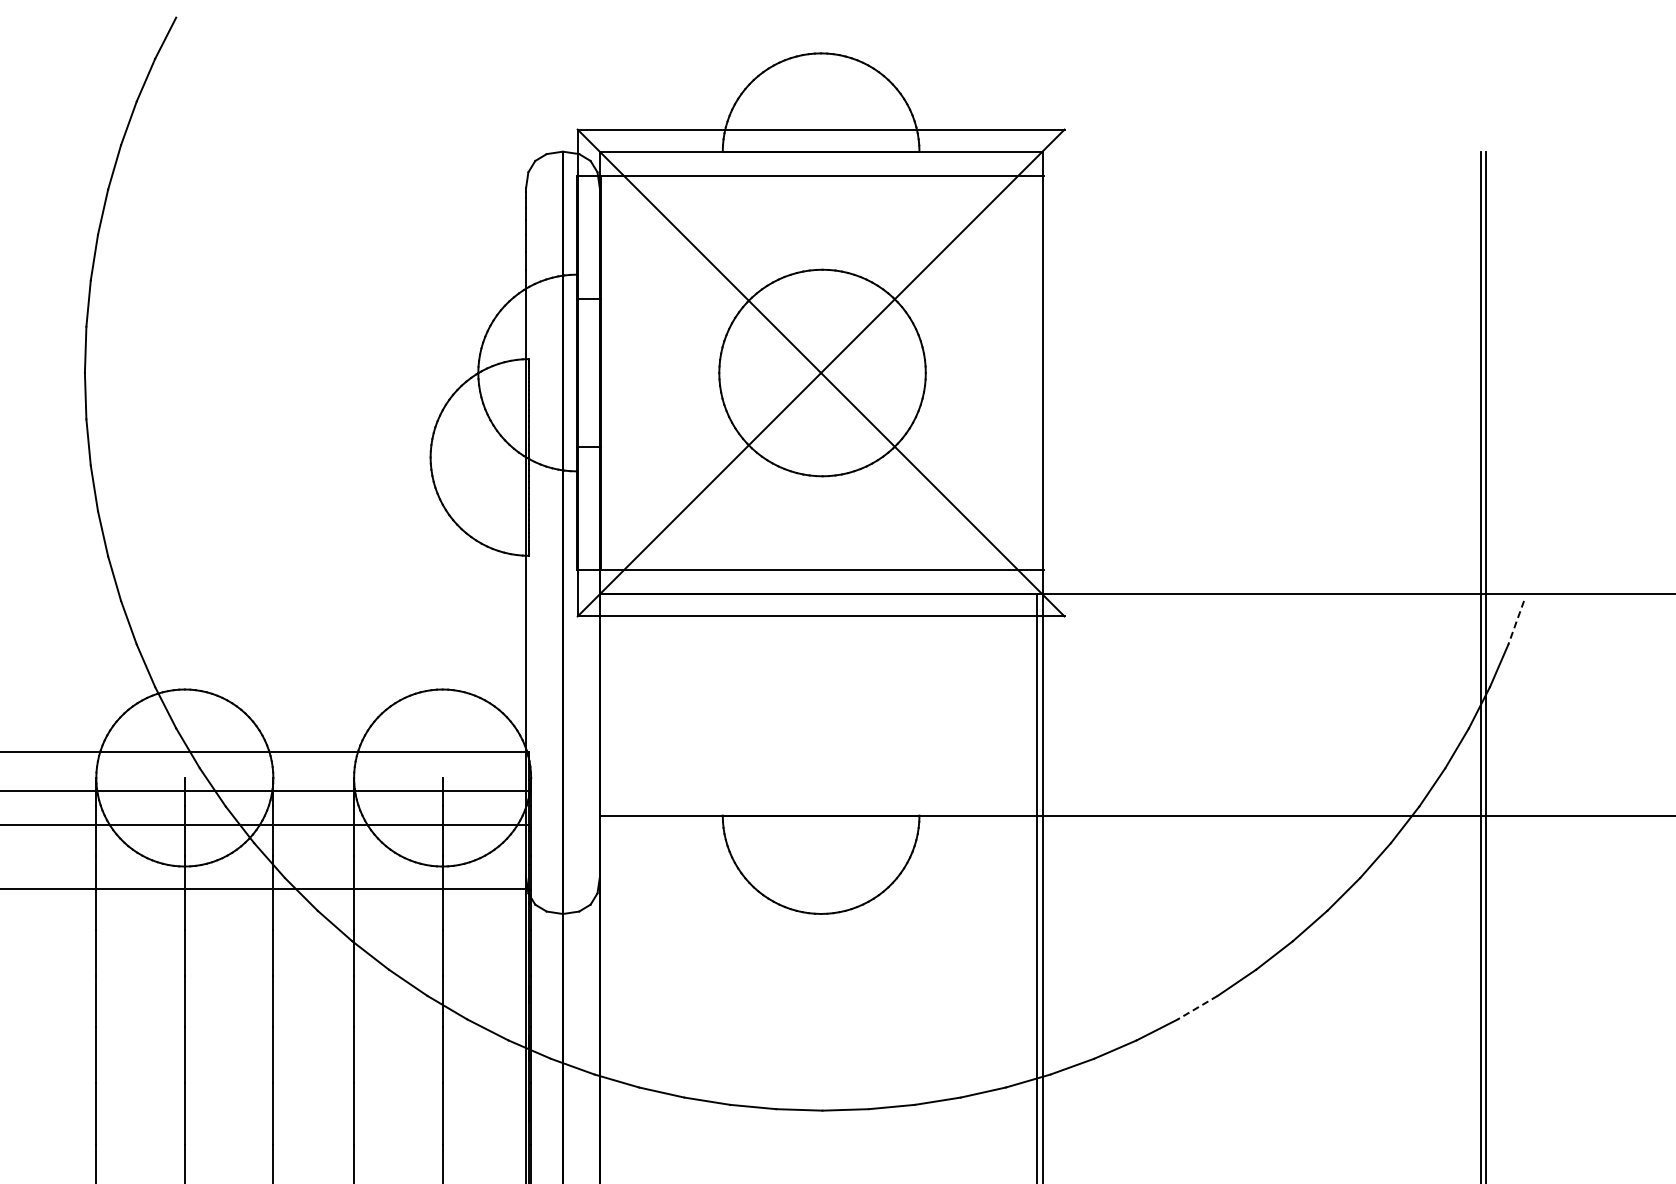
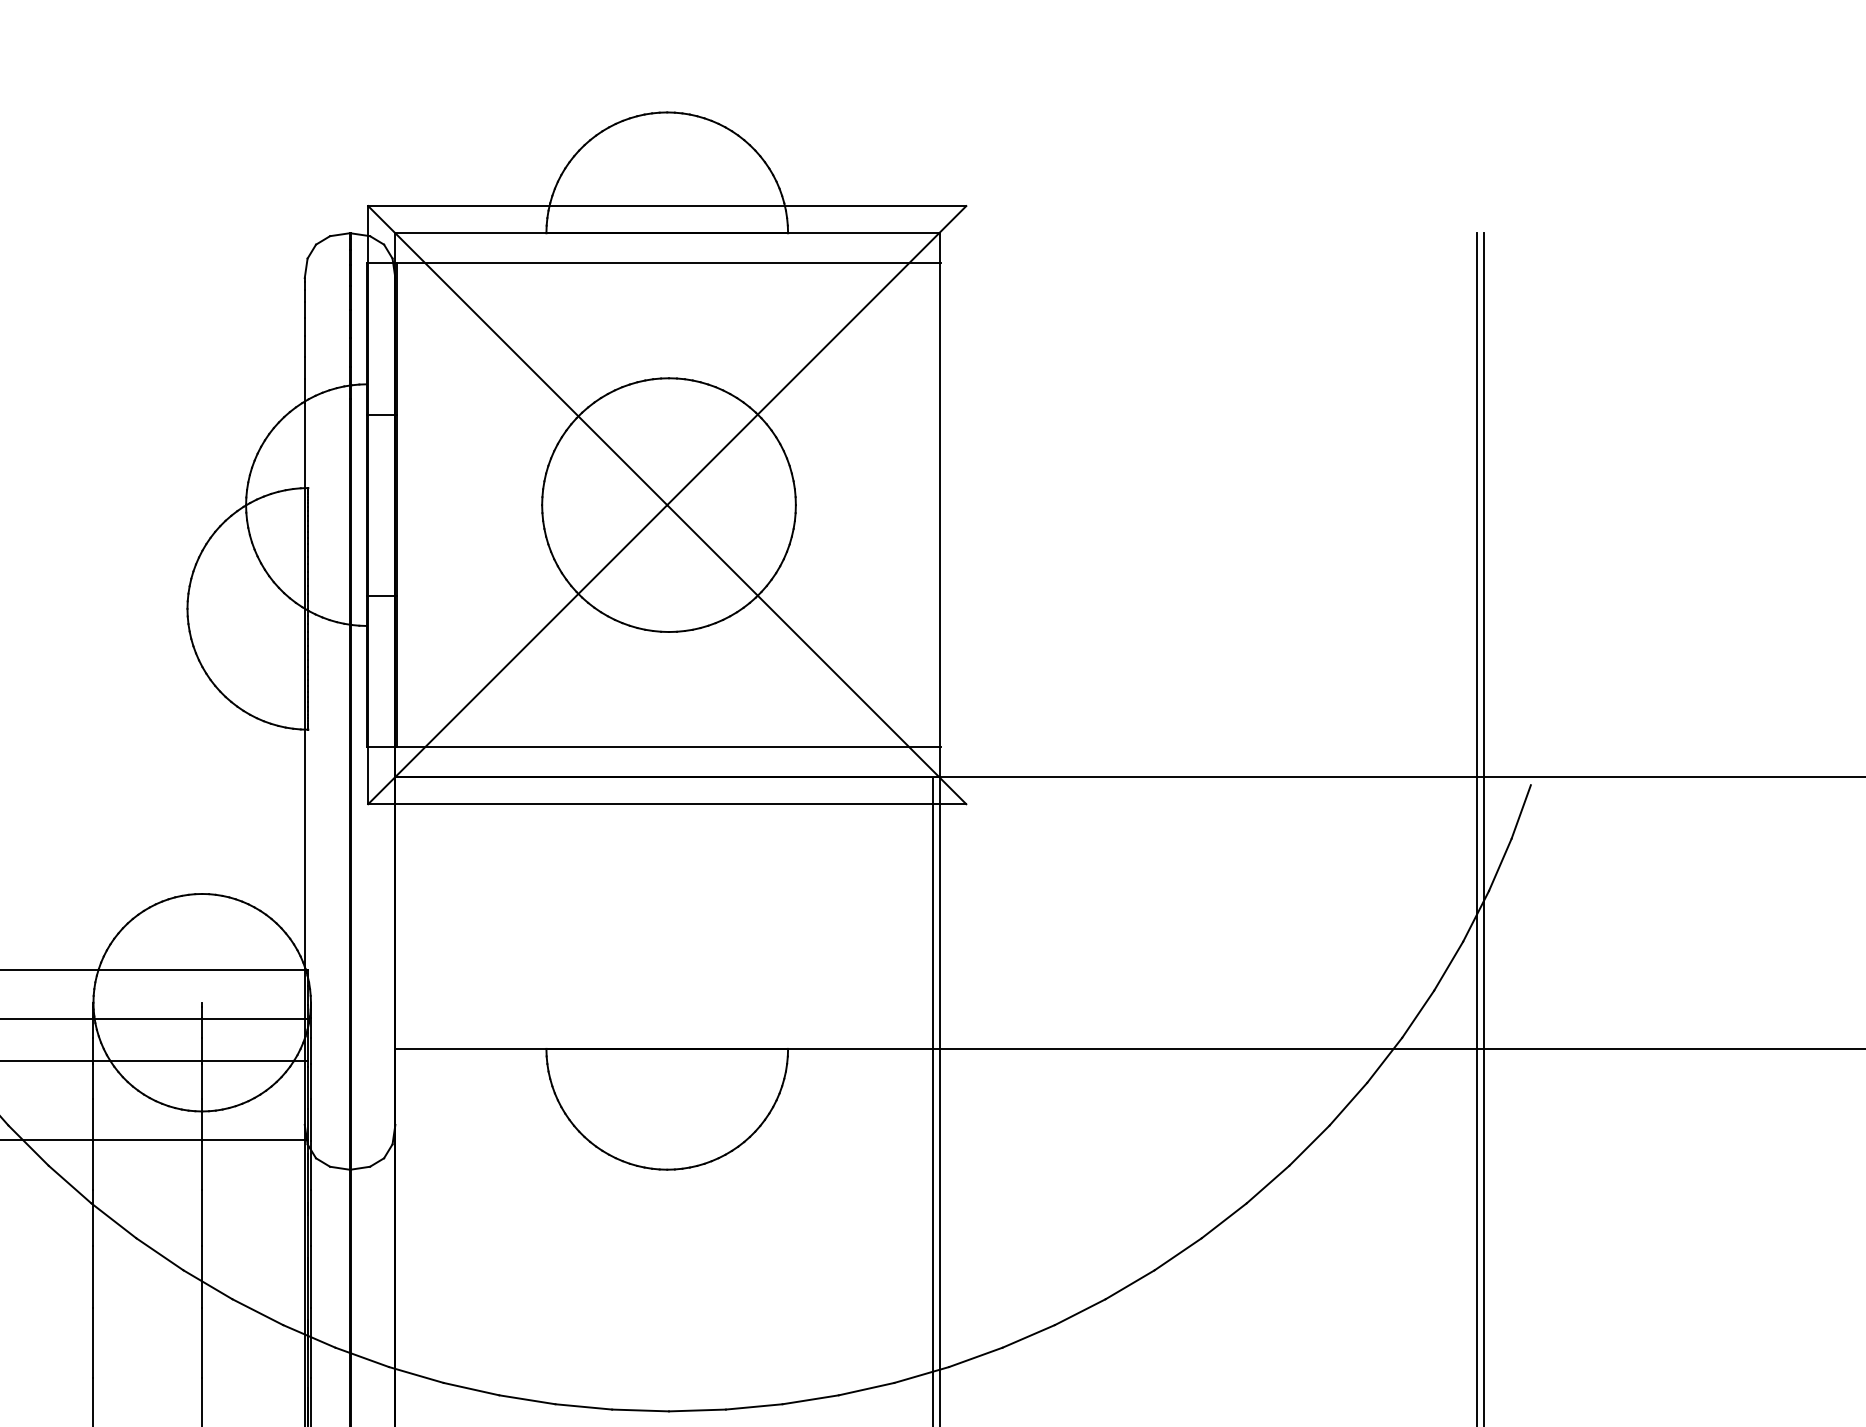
line: (1516, 623) -> (1521, 812), dashed -> solid
line: (1197, 1007) -> (1129, 1284), dashed -> solid

